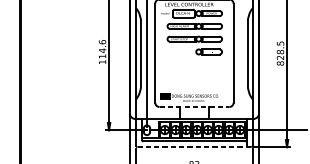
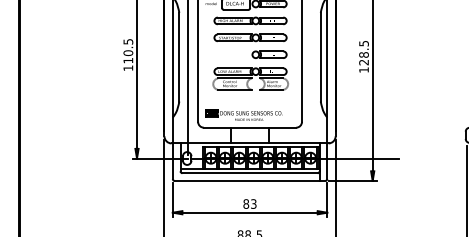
text: (102, 46) -> (128, 47), 114.6 -> 110.5
text: (280, 63) -> (363, 69), 828.5 -> 128.5
part: (194, 69) -> (250, 78), added
line: (194, 106) -> (250, 127), dashed -> solid
line: (194, 146) -> (250, 180), dashed -> solid

